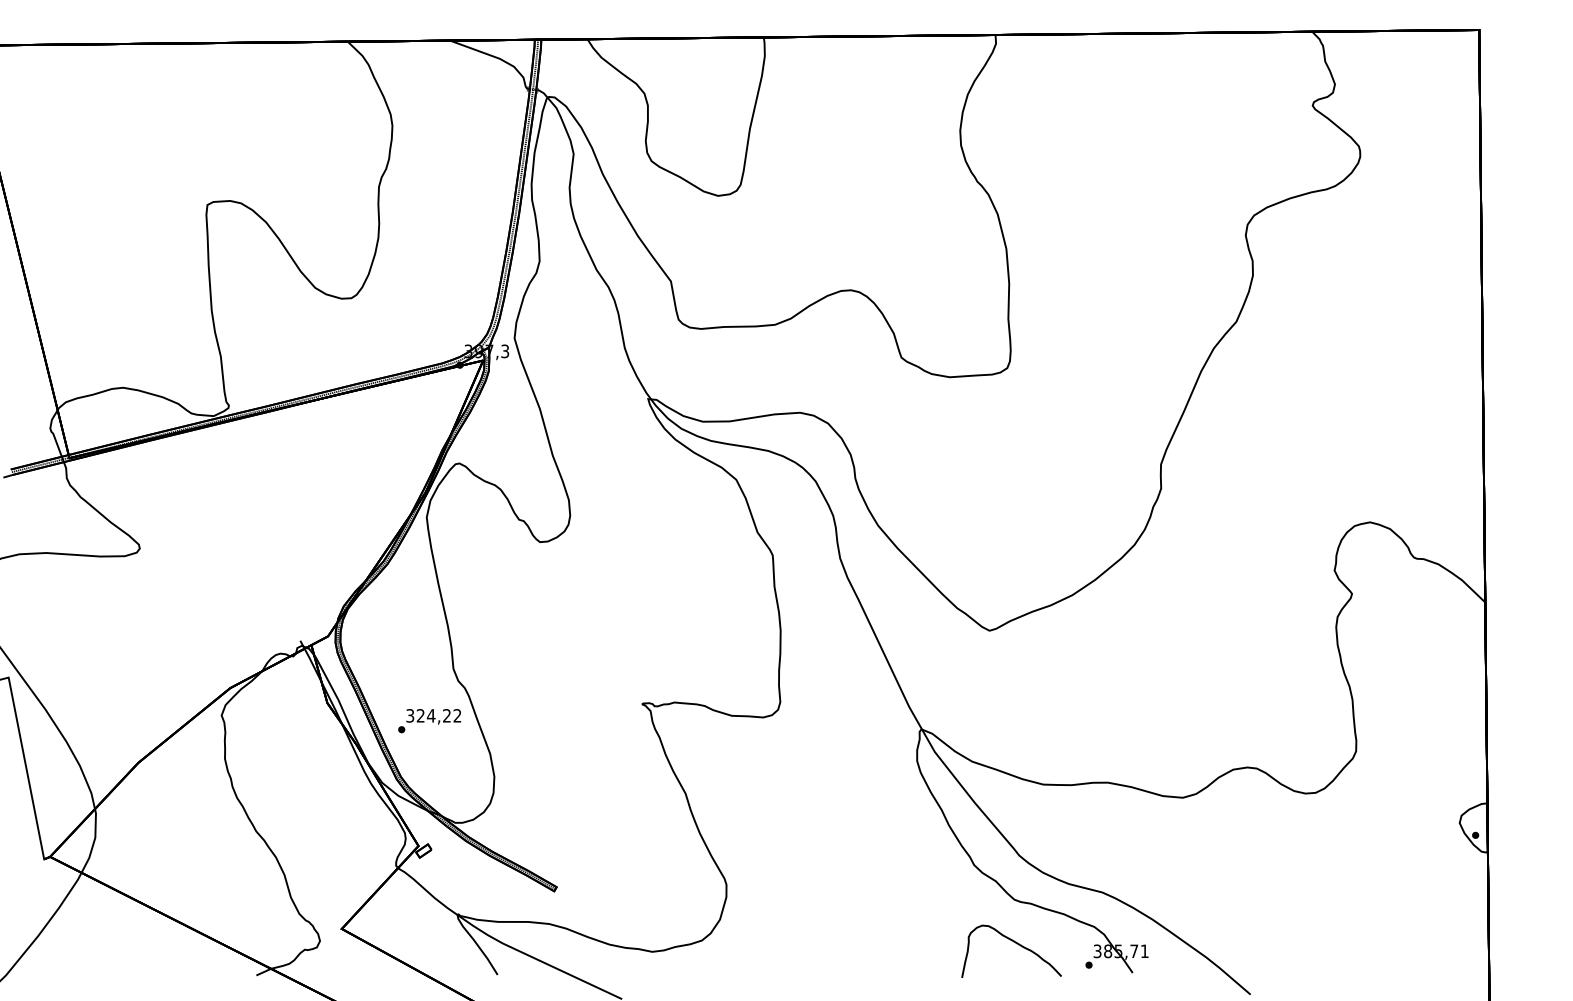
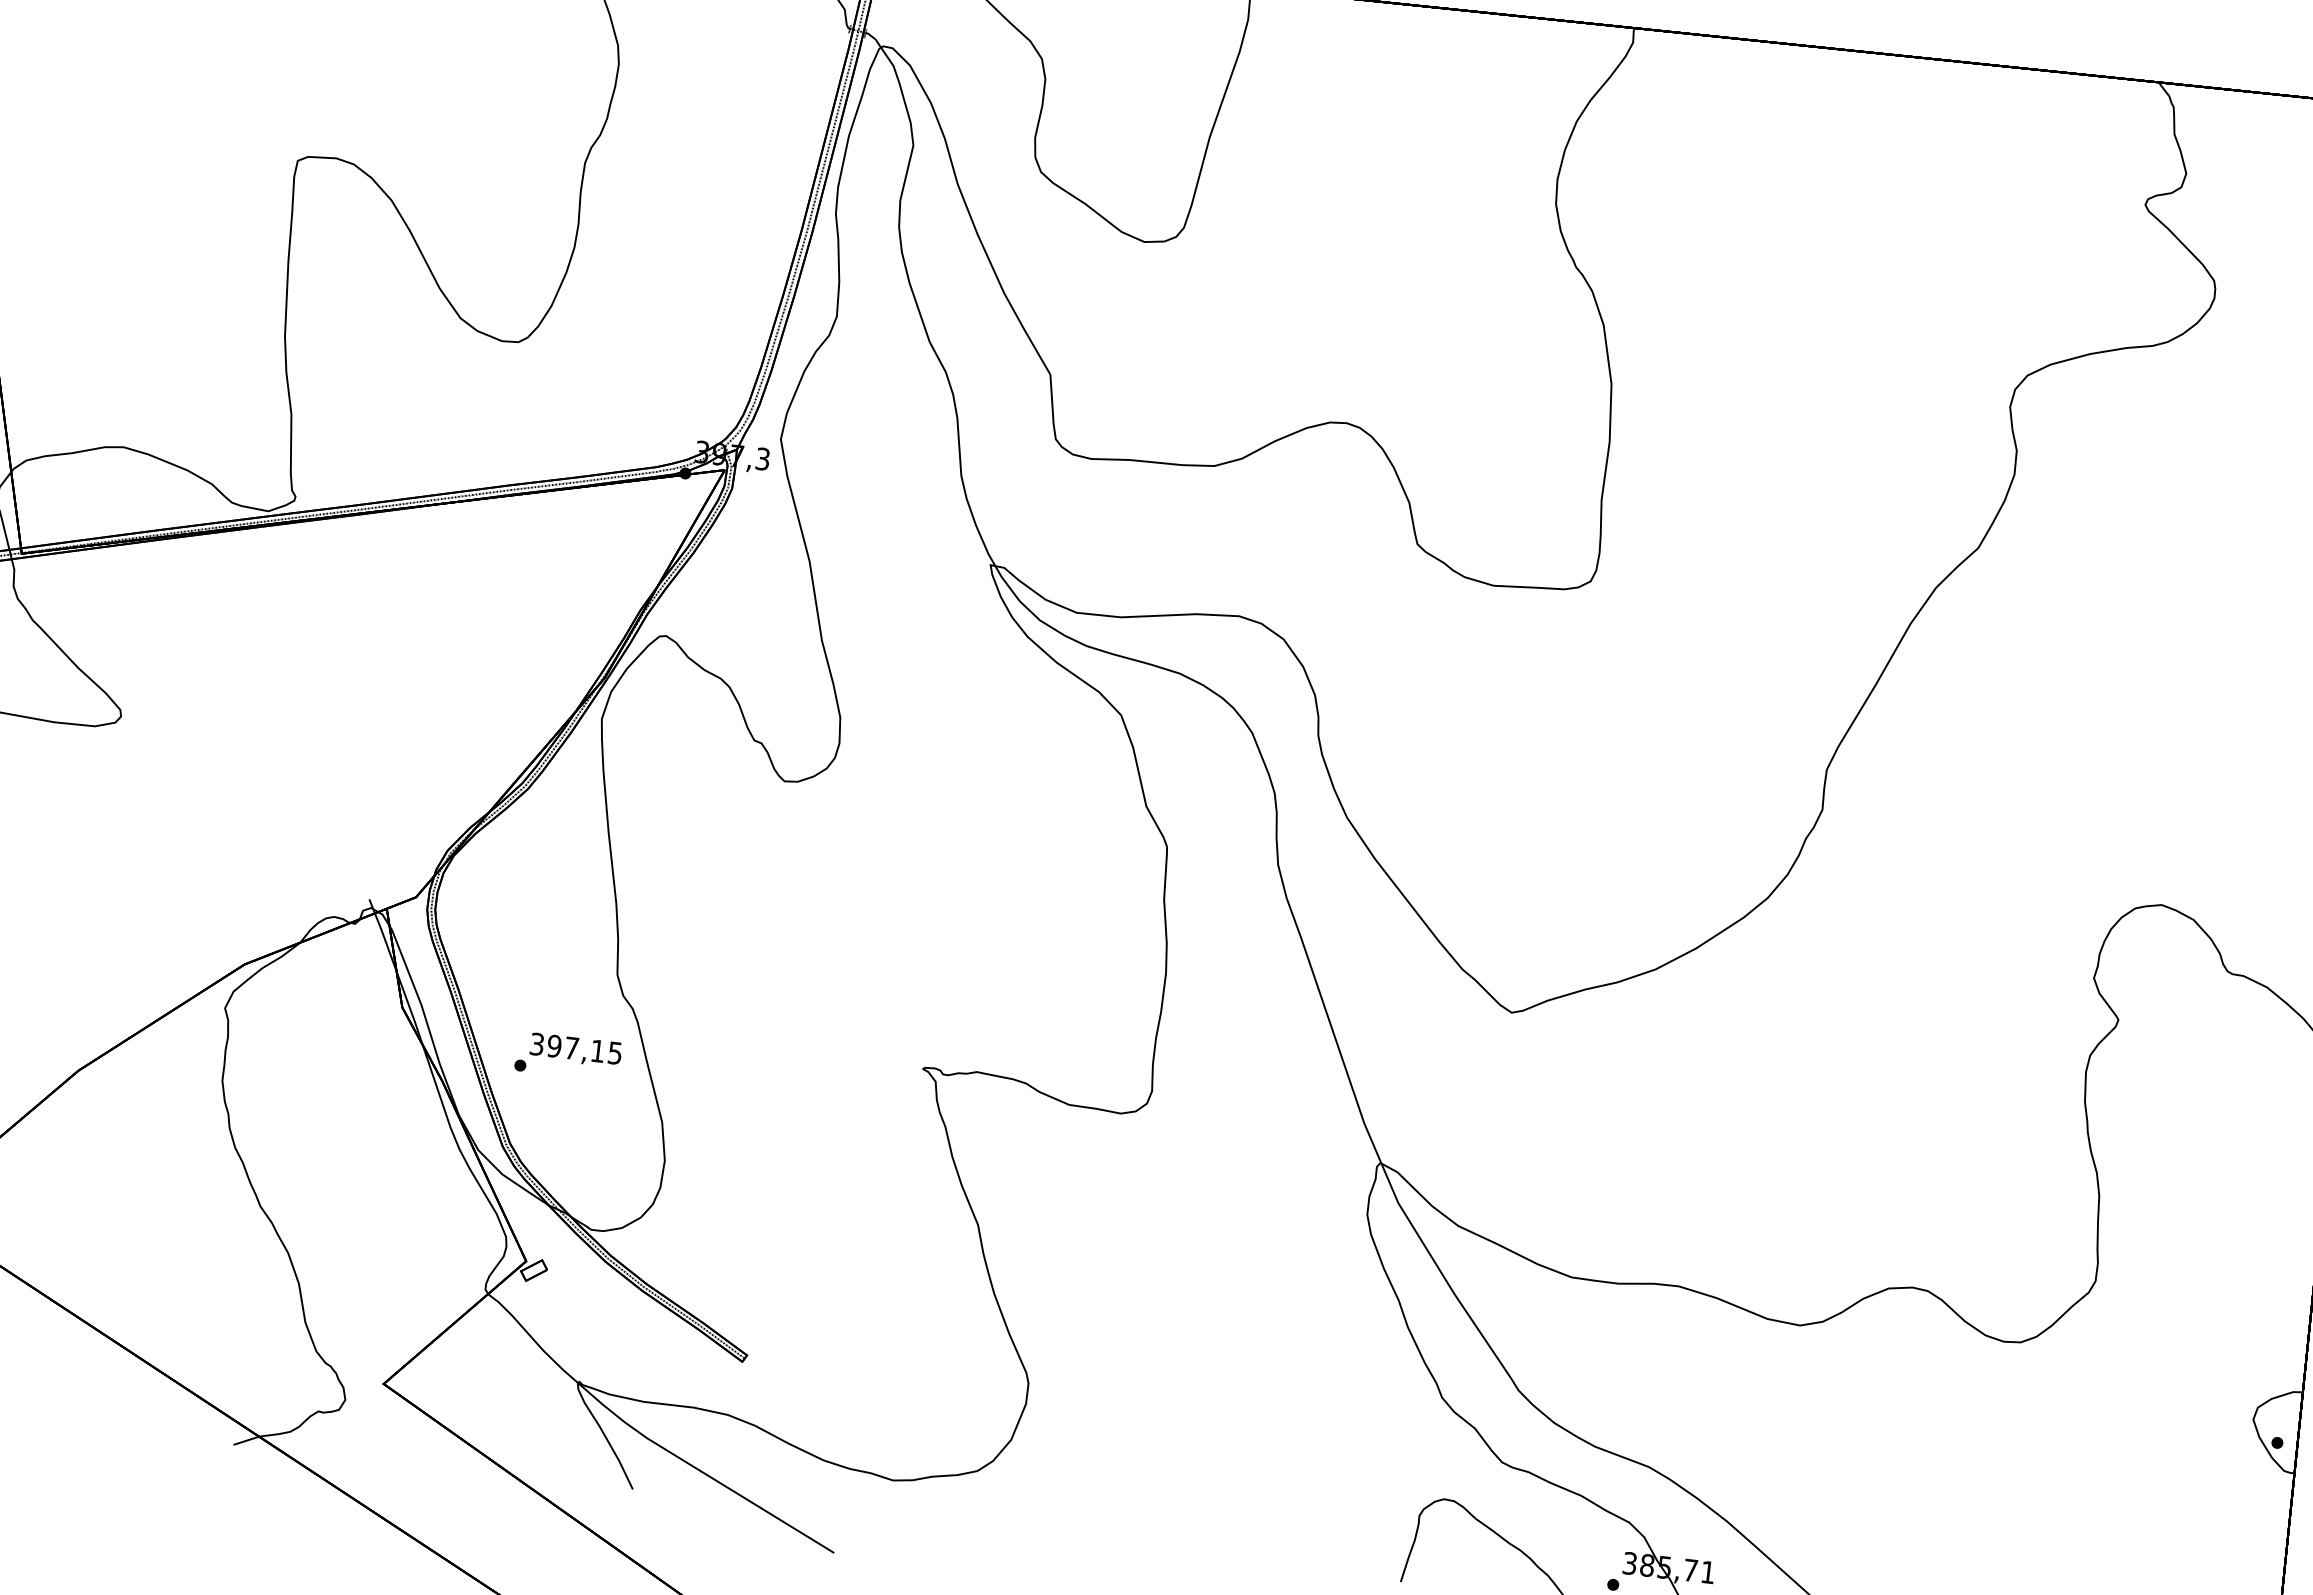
text: (438, 715) -> (583, 1049), 324,22 -> 397,15

